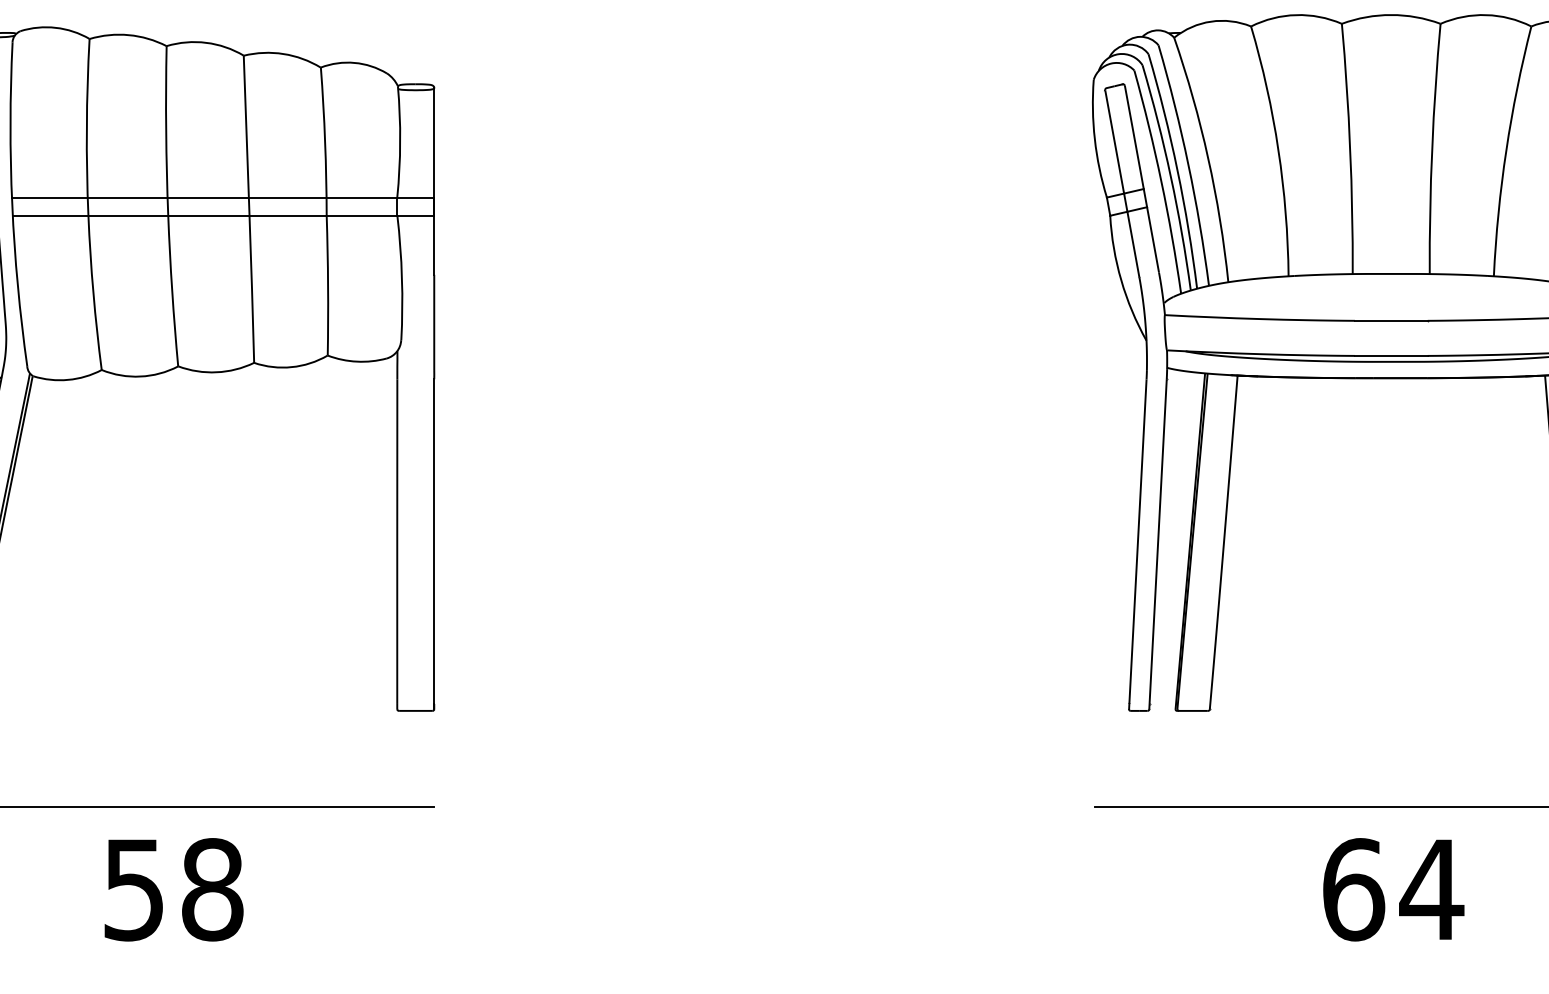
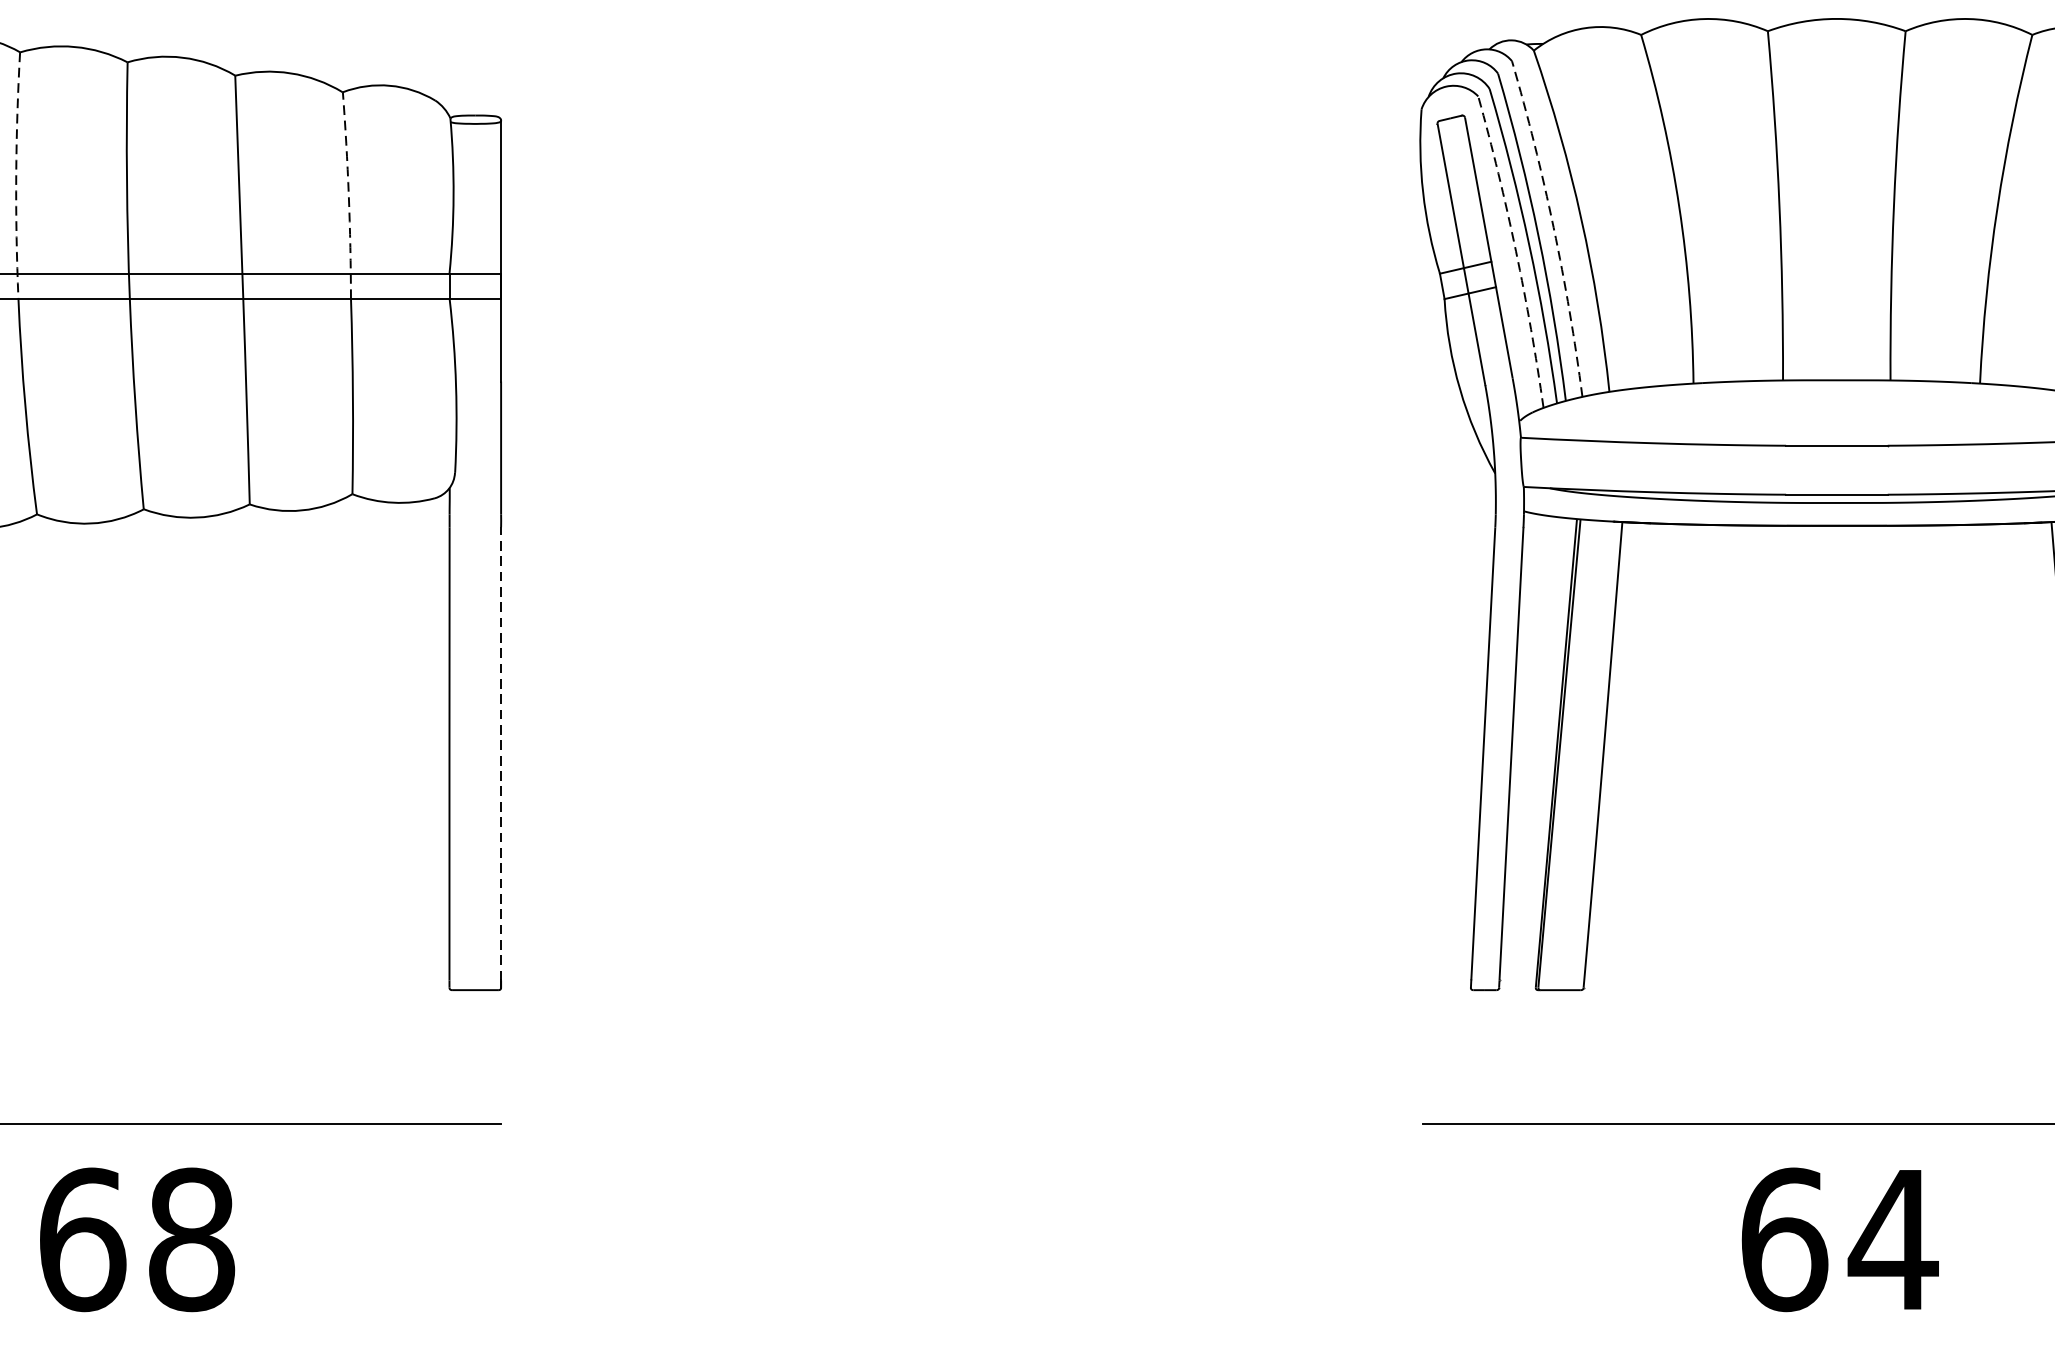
arc: (86, 127) -> (15, 175), solid -> dashed
arc: (325, 141) -> (349, 195), solid -> dashed
arc: (1188, 164) -> (1553, 227), solid -> dashed
arc: (1161, 181) -> (1516, 251), solid -> dashed
line: (434, 541) -> (501, 753), solid -> dashed
text: (134, 889) -> (82, 1239), 58 -> 68

